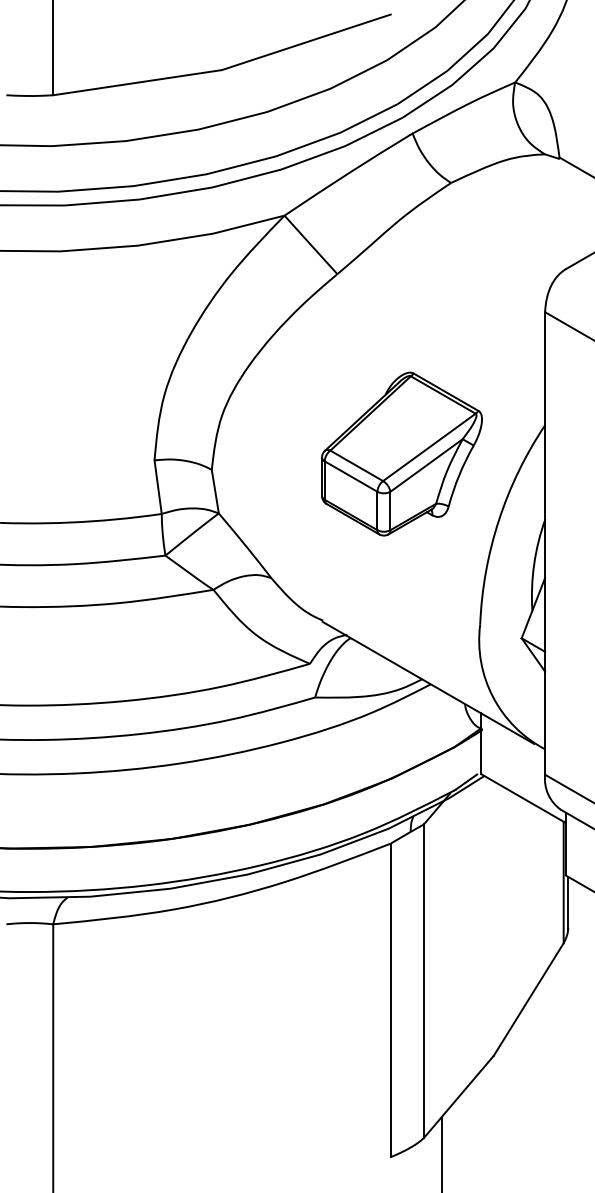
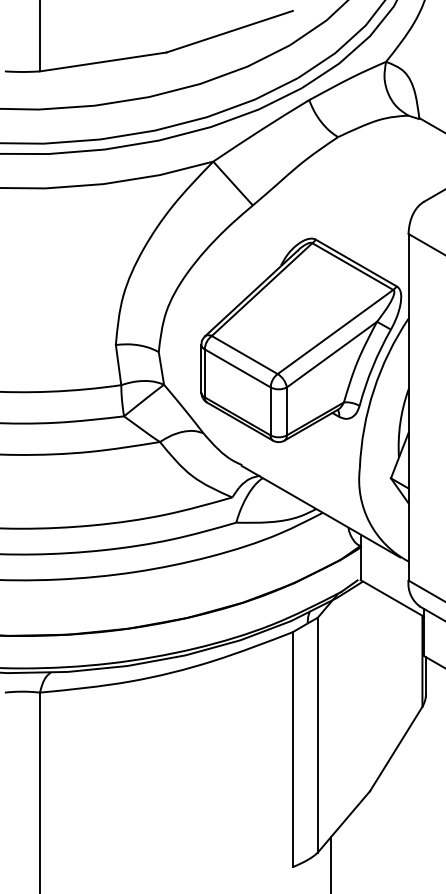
part: (401, 453) -> (300, 339), size x1.67

